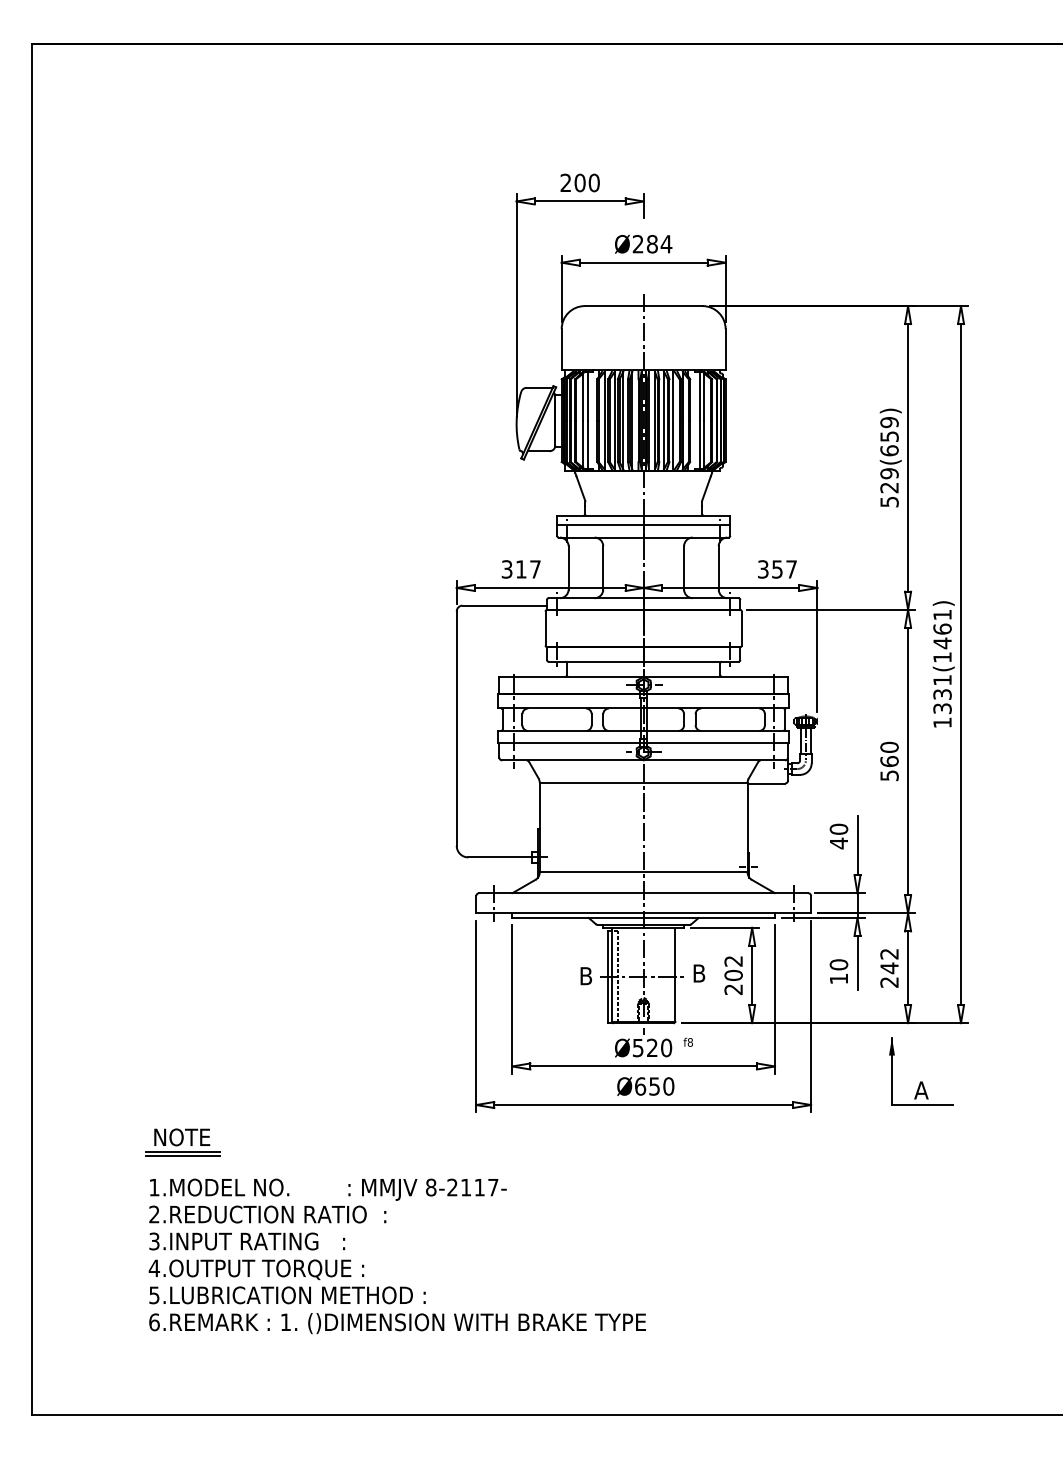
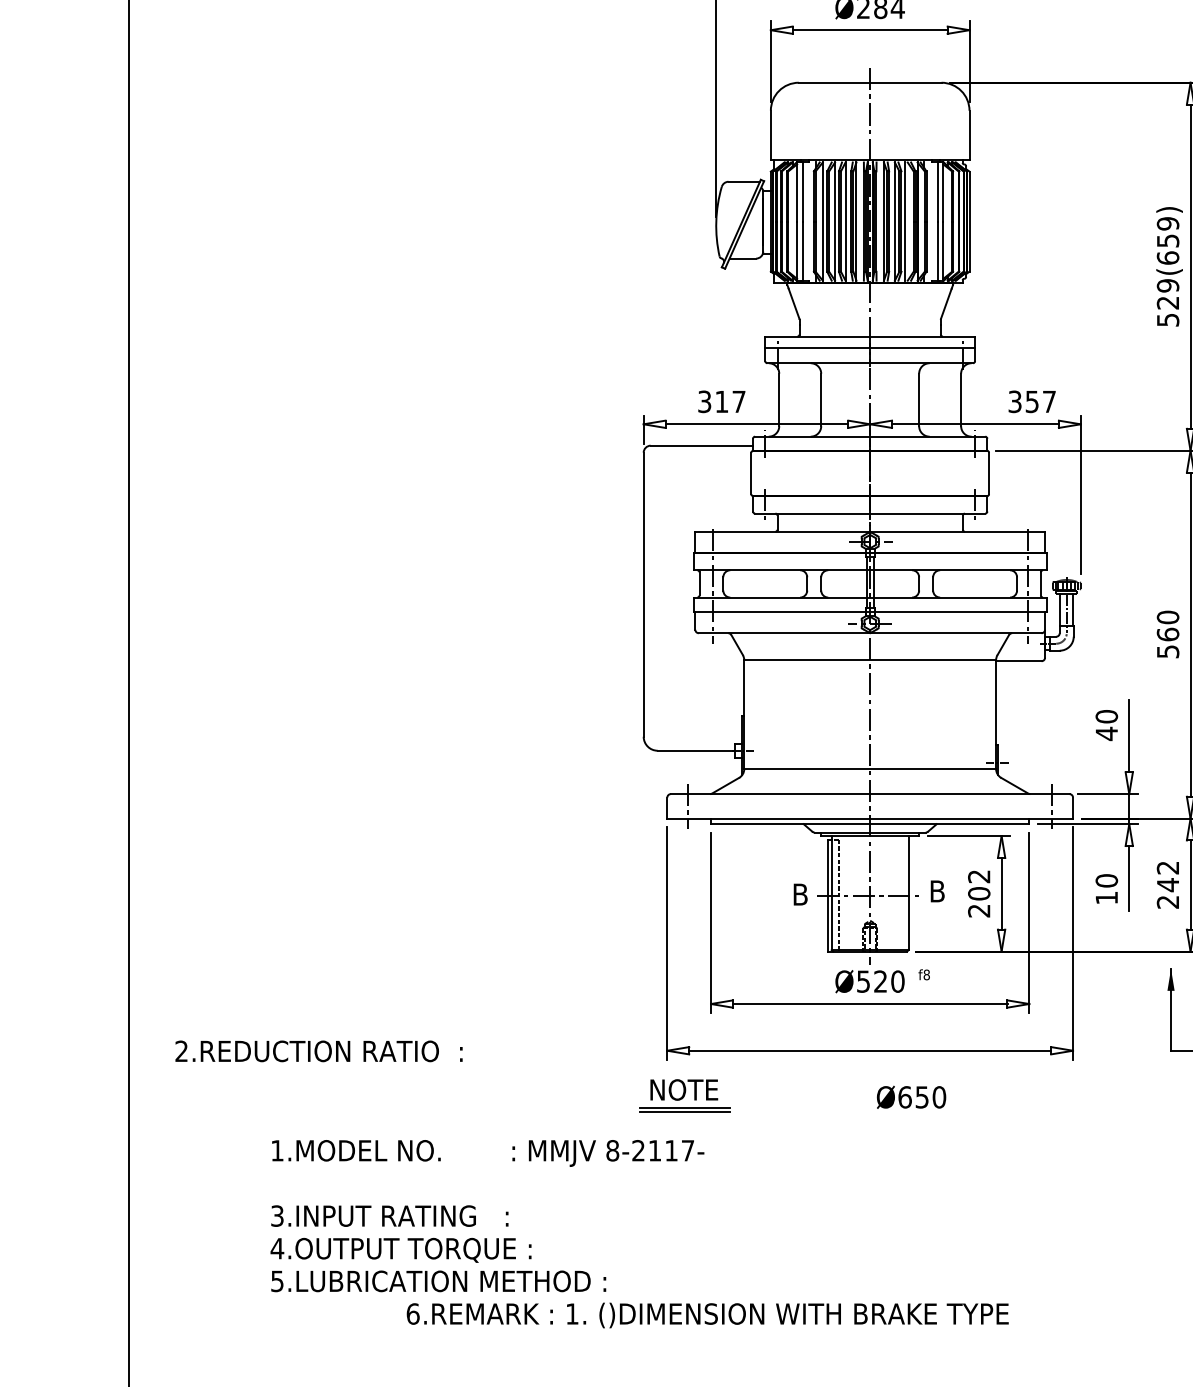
text: (645, 1086) -> (911, 1097), moved
part: (182, 1142) -> (684, 1096), moved
text: (267, 1214) -> (318, 1051), moved
text: (397, 1323) -> (707, 1315), moved

